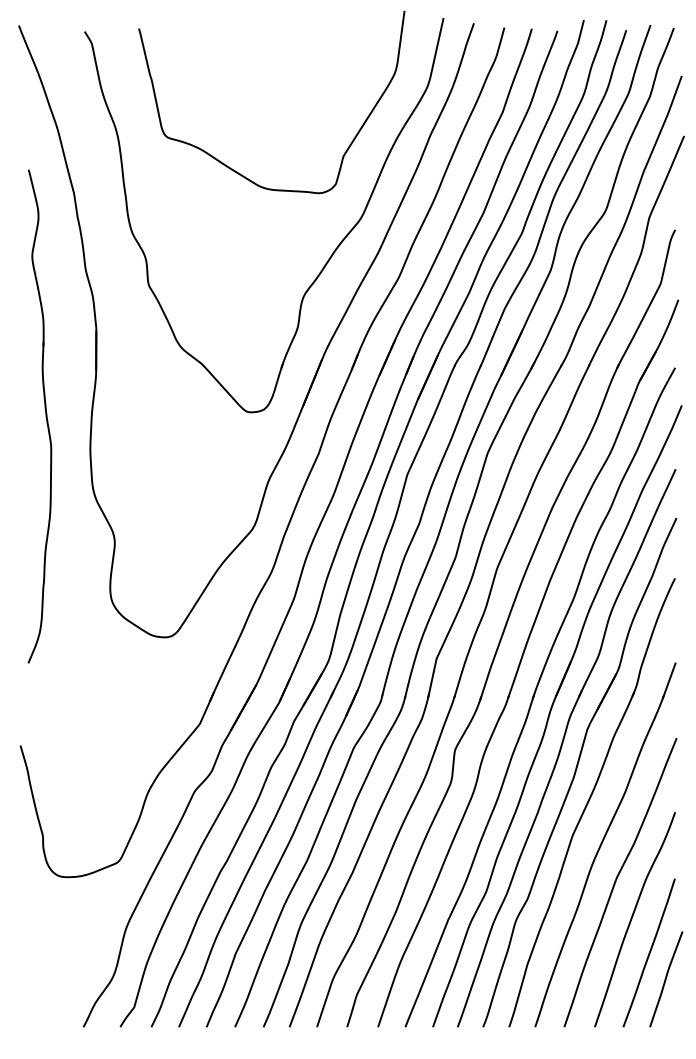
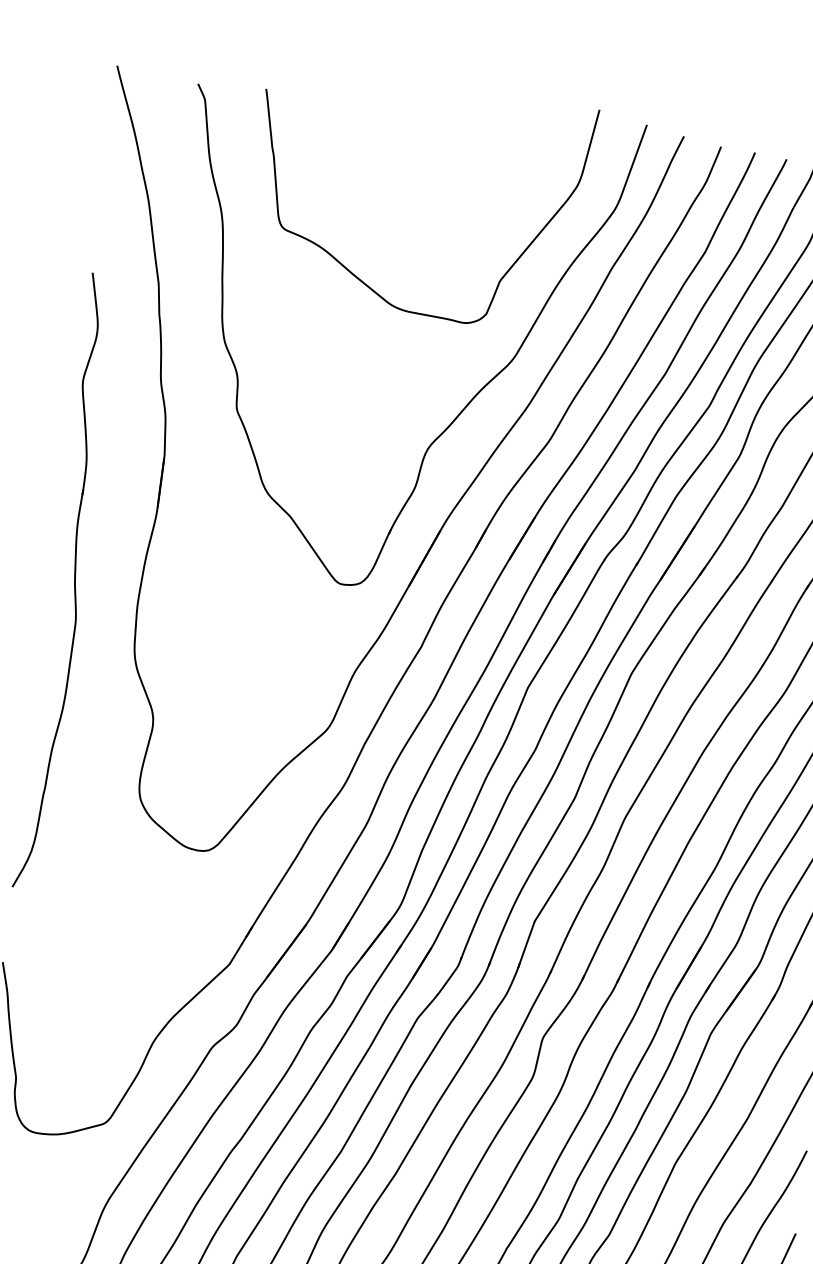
part: (39, 416) -> (66, 581), moved

